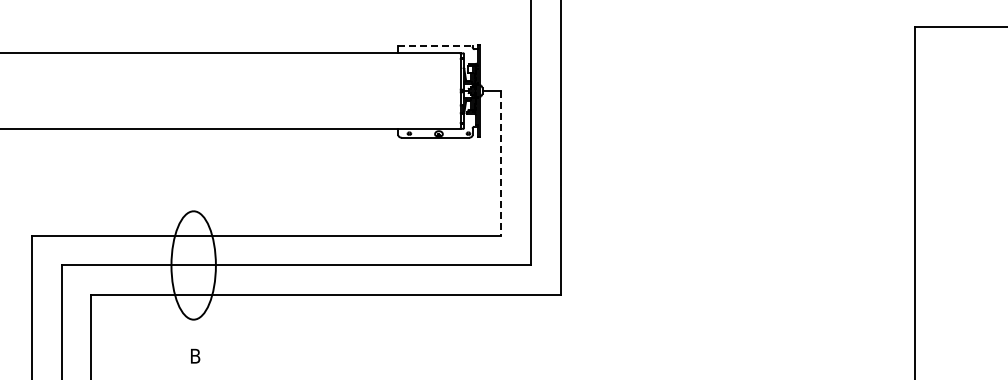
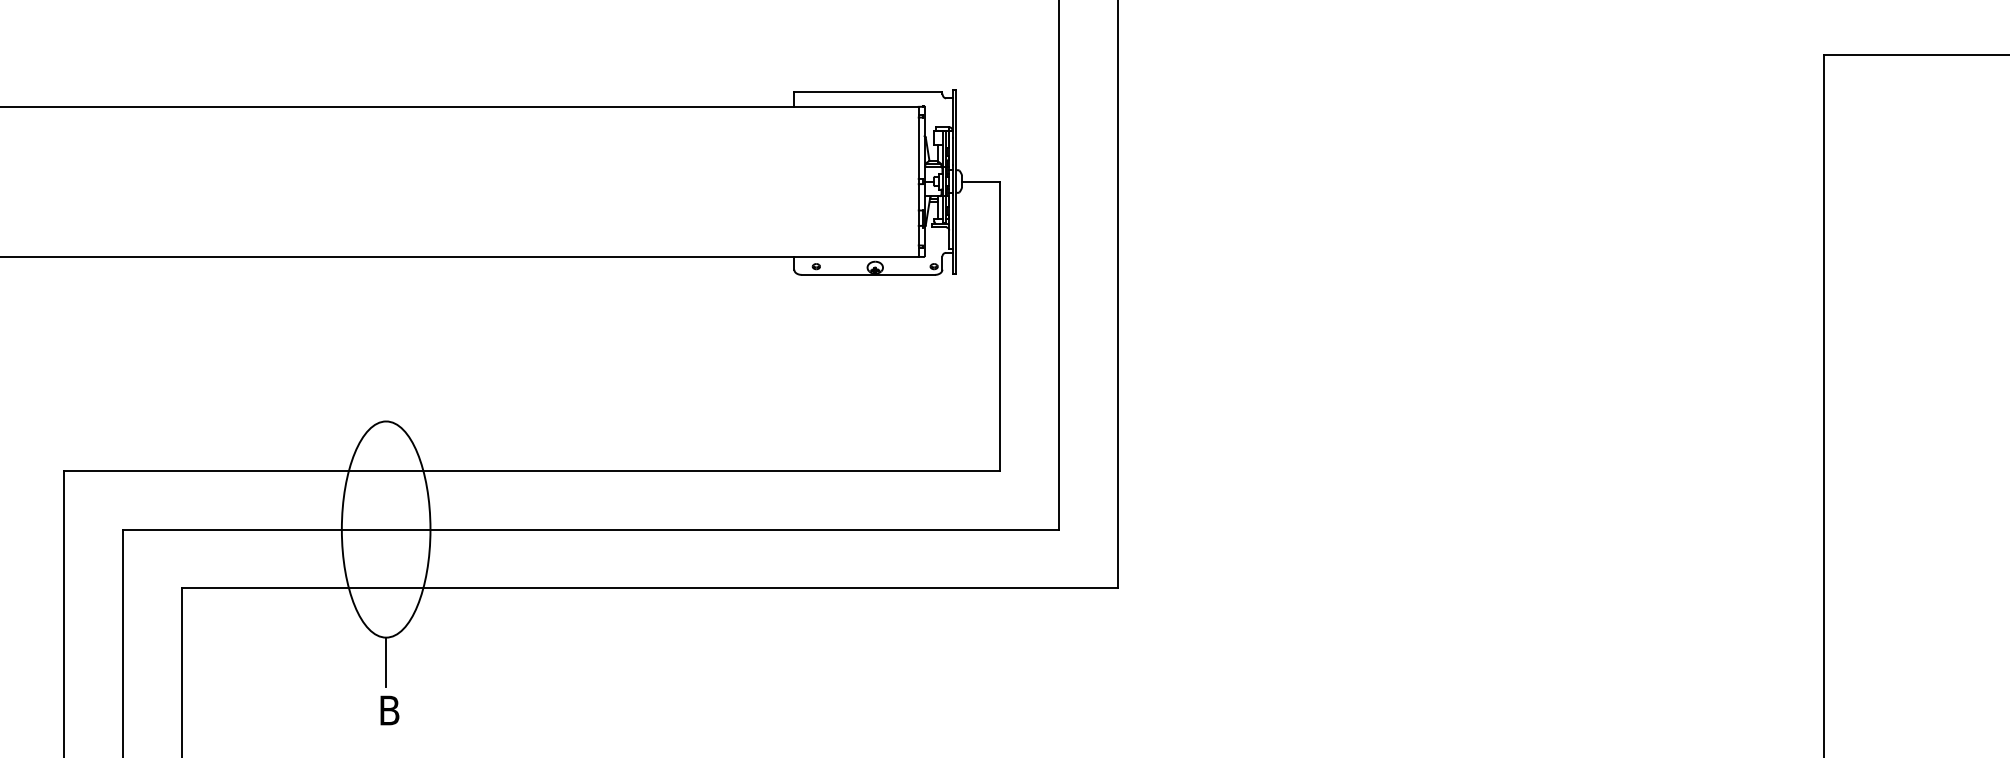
line: (436, 46) -> (870, 92), dashed -> solid
line: (501, 163) -> (1000, 326), dashed -> solid
line: (193, 331) -> (385, 661), added

